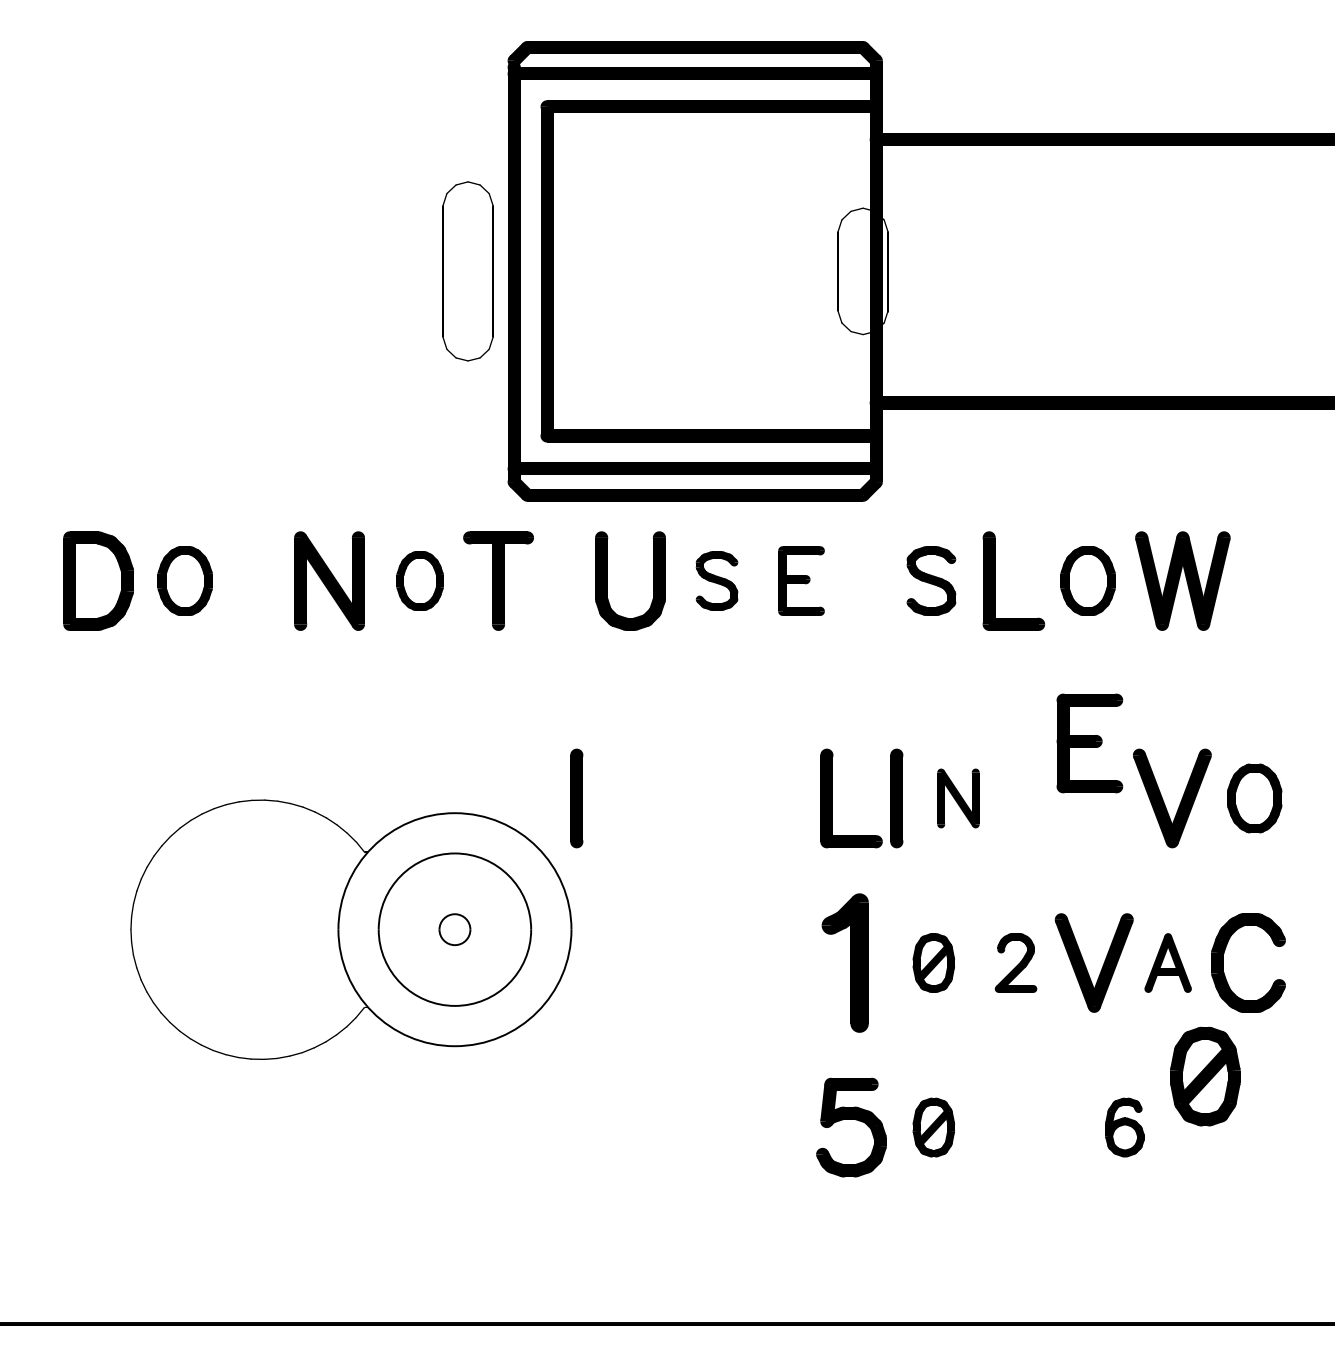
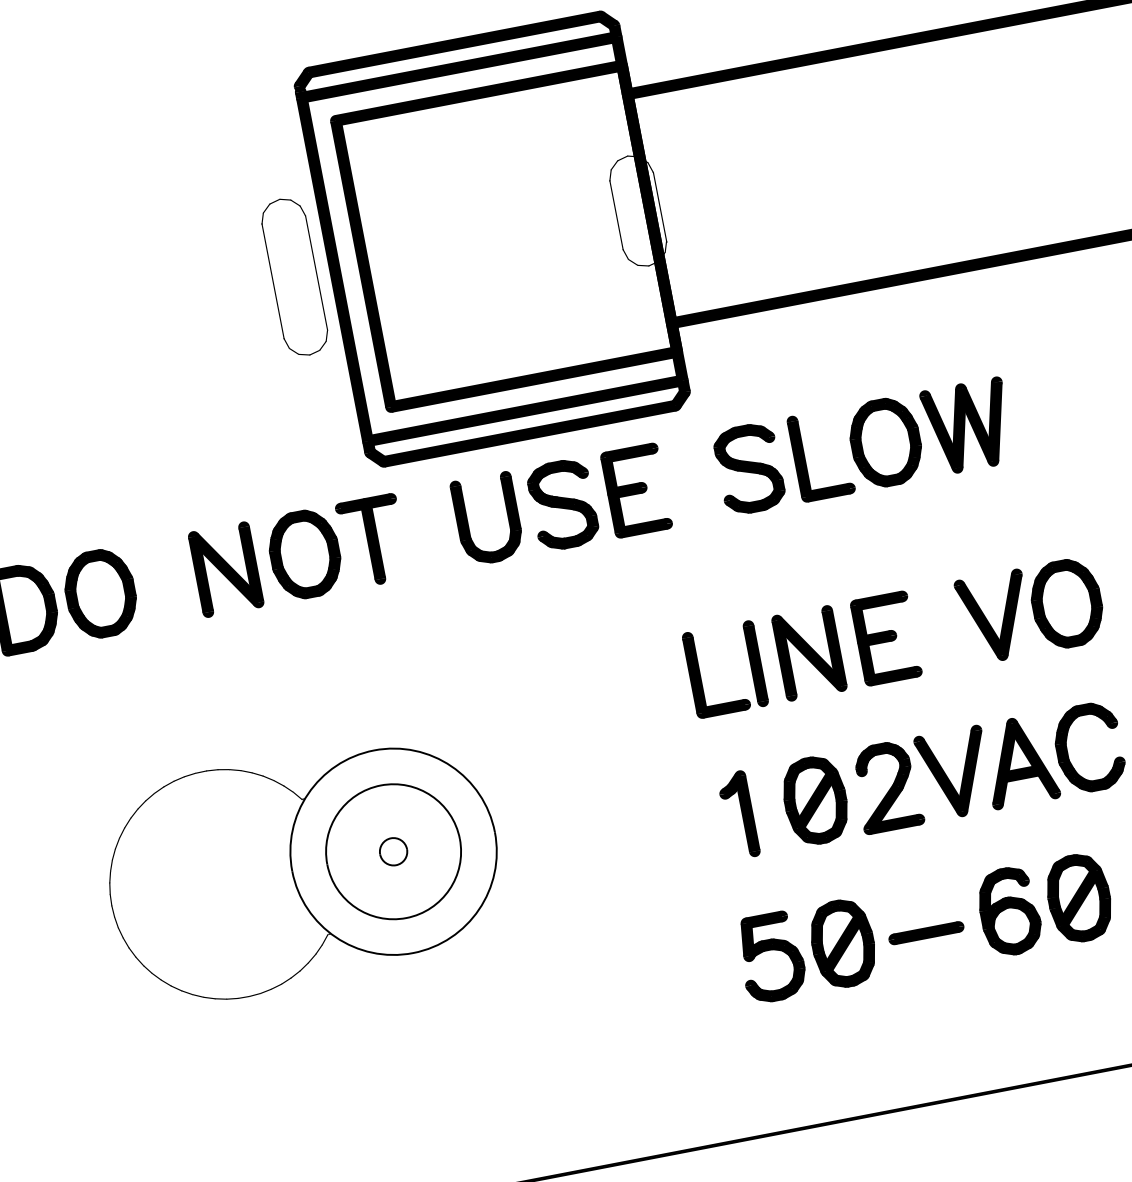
part: (184, 580) -> (99, 593), size x1.43
part: (419, 580) -> (304, 554), size x1.67
part: (716, 580) -> (562, 504), size x1.67
part: (801, 580) -> (636, 490), size x1.43
part: (931, 580) -> (749, 468), size x1.43
part: (1087, 580) -> (885, 442), size x1.43
part: (1089, 743) -> (885, 638), moved
part: (576, 798) -> (477, 717), removed
part: (958, 798) -> (809, 653), size x1.67
part: (1254, 798) -> (1066, 603), size x1.43
part: (845, 962) -> (738, 814), size x0.71
part: (933, 962) -> (815, 800), size x1.67
part: (1015, 962) -> (886, 786), size x1.67
part: (1167, 962) -> (1018, 760), size x1.67
part: (1205, 1076) -> (1079, 898), moved
part: (933, 1127) -> (842, 943), size x1.67
part: (1124, 1127) -> (1008, 911), size x1.67
part: (1028, 1133) -> (926, 932), added

